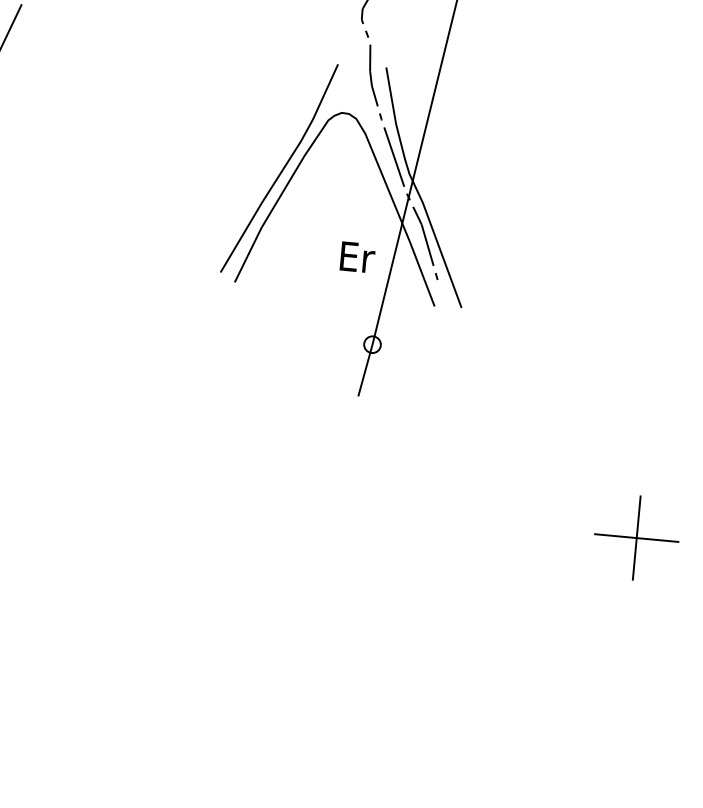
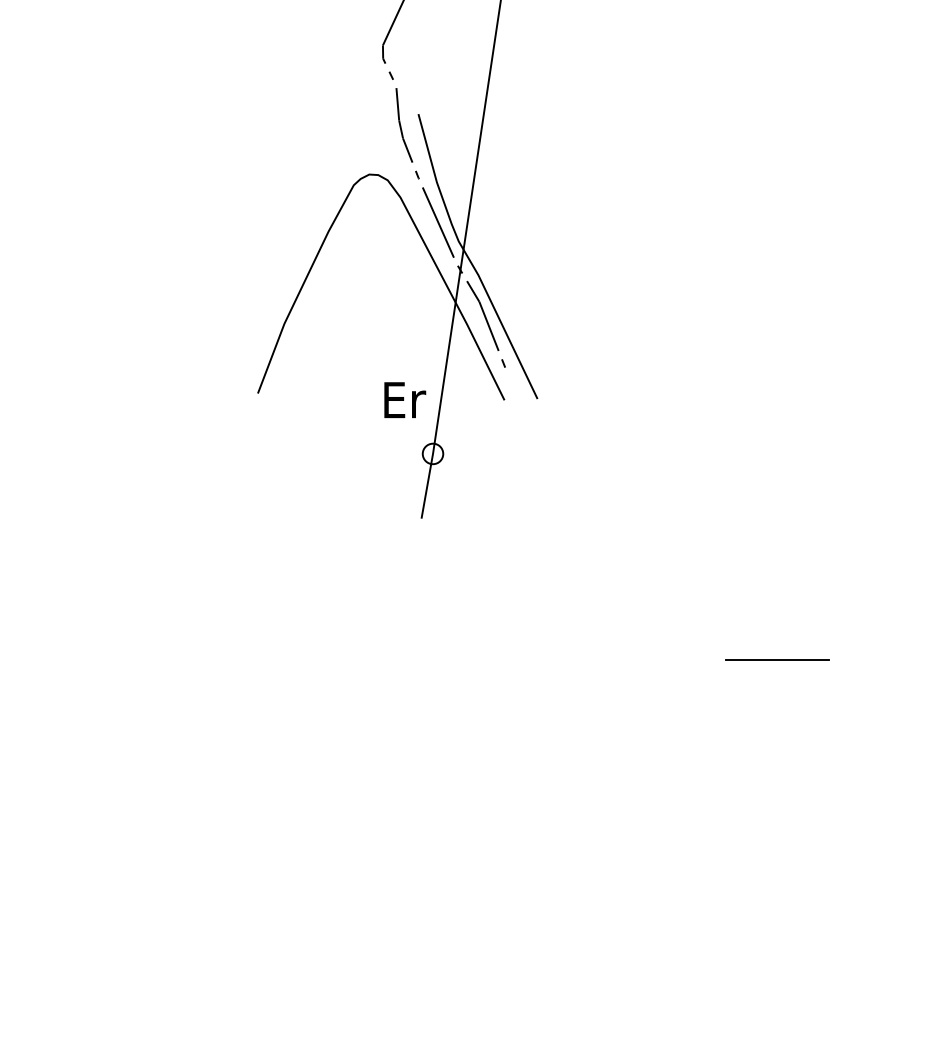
line: (281, 170) -> (302, 251), removed
text: (358, 256) -> (405, 399), moved
line: (636, 537) -> (777, 659), removed

